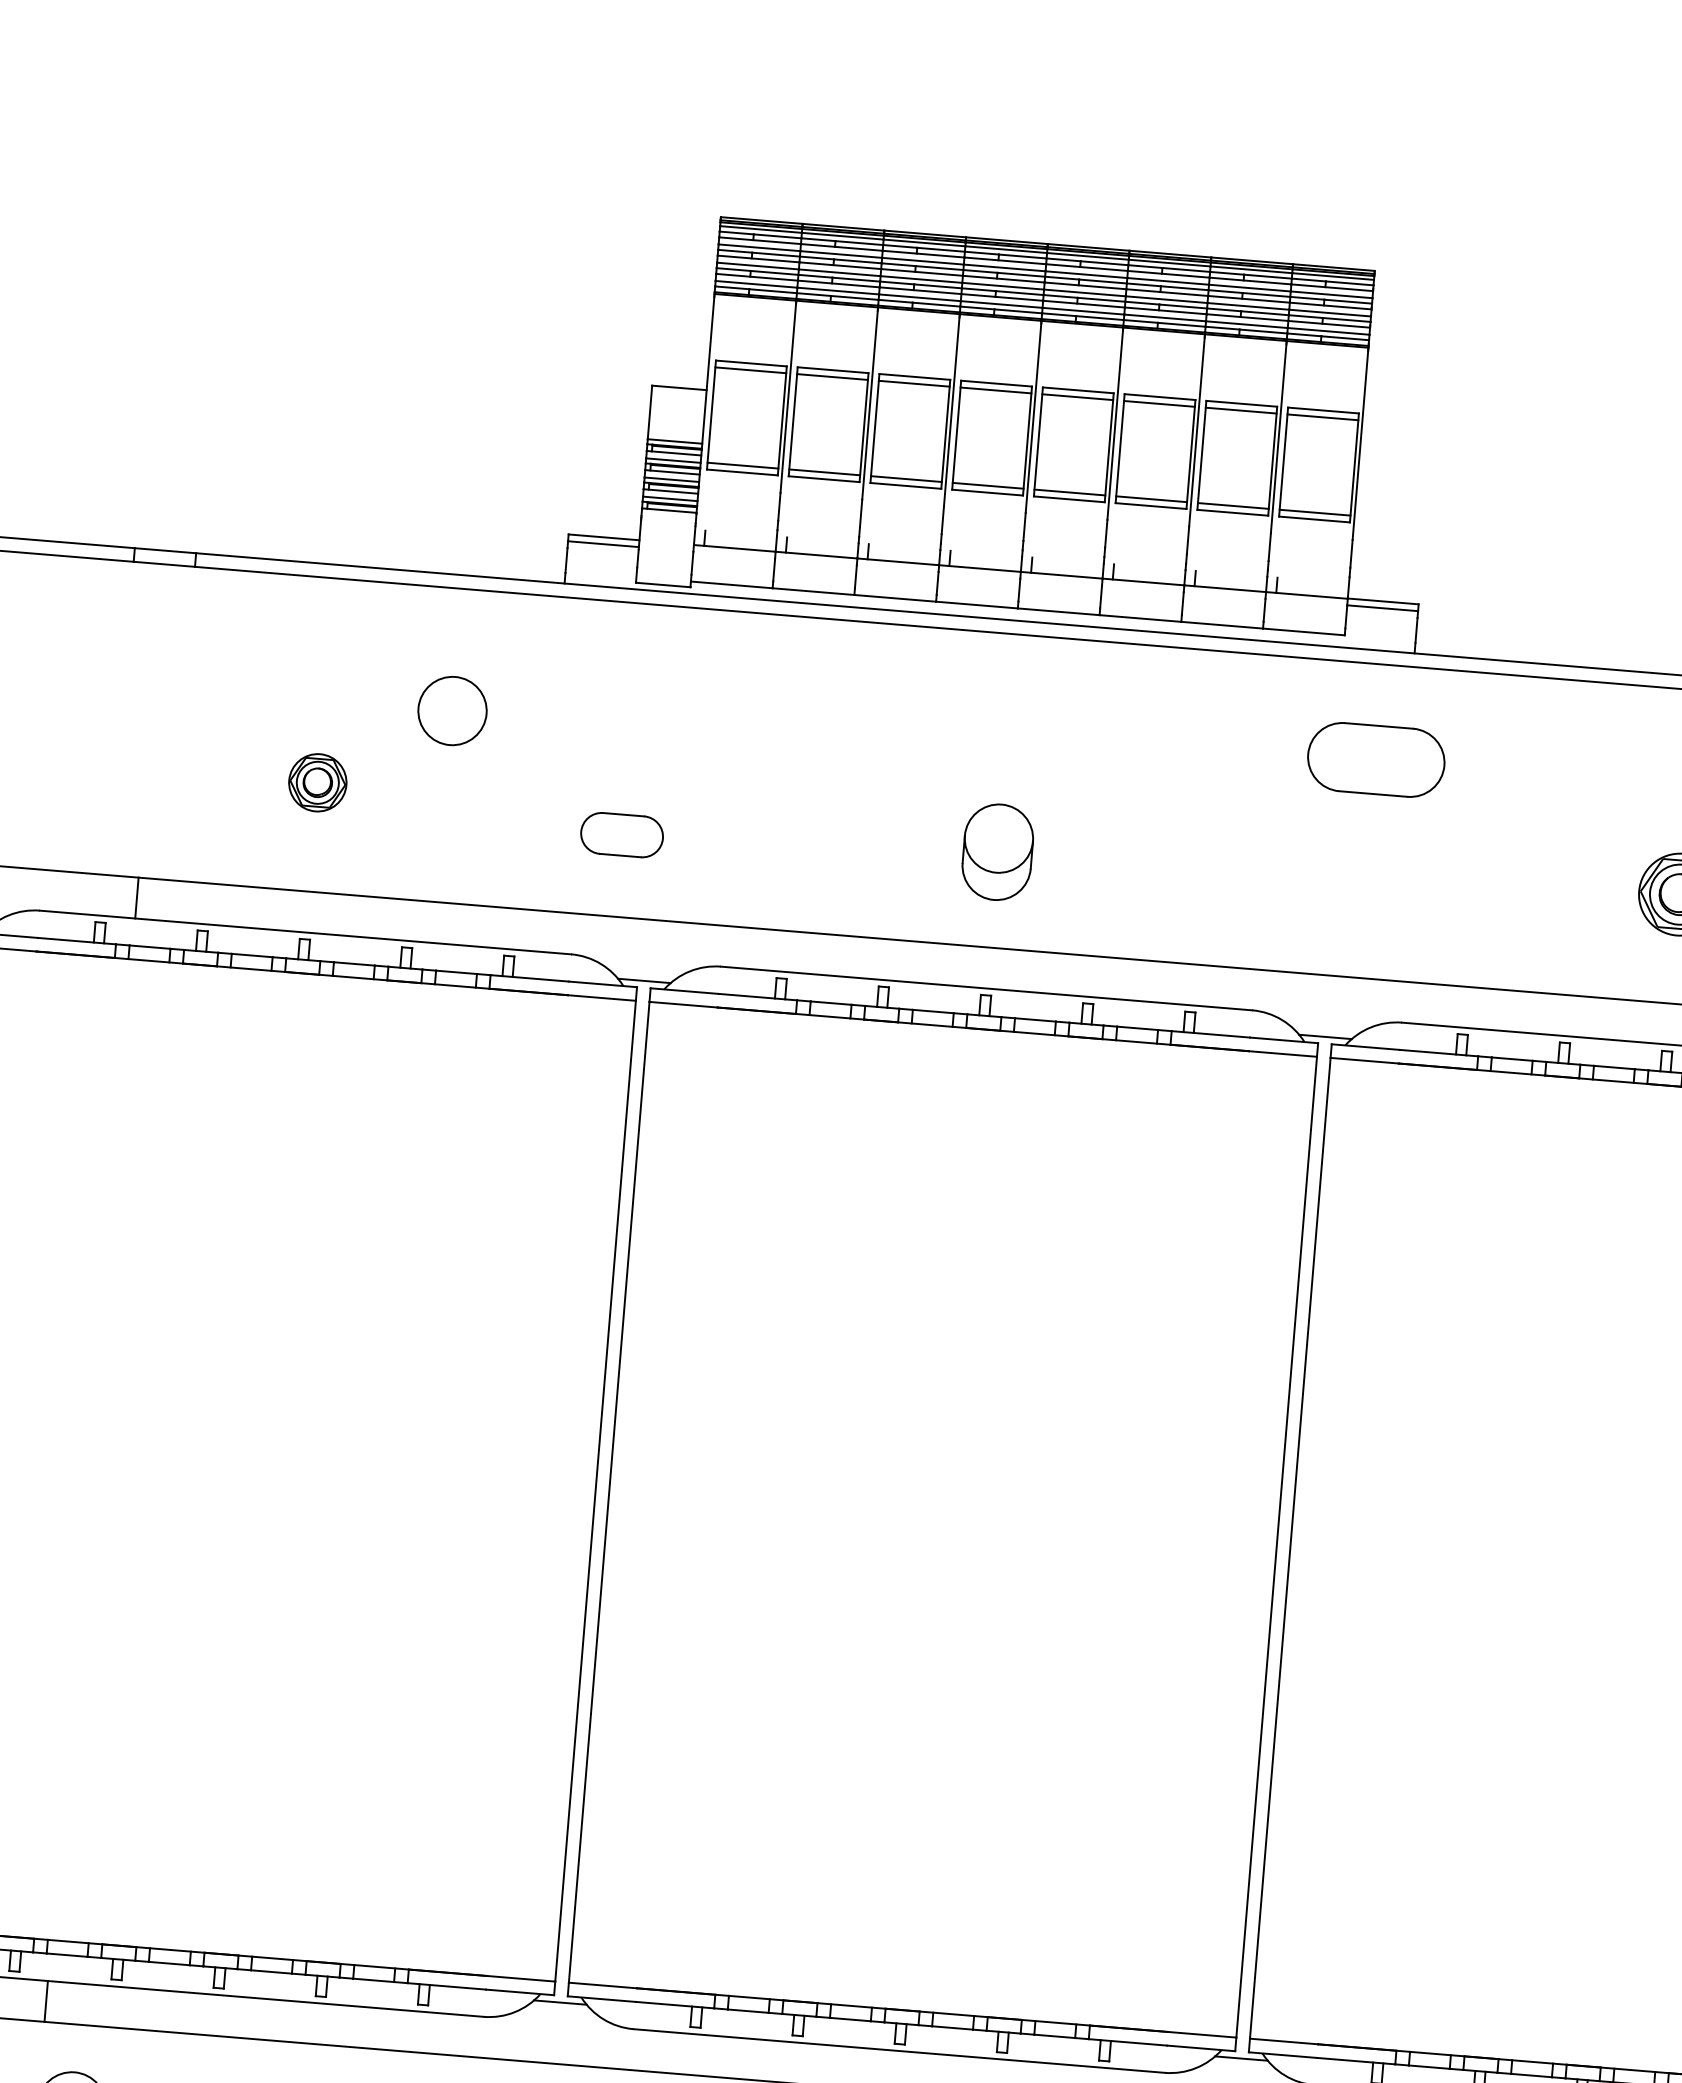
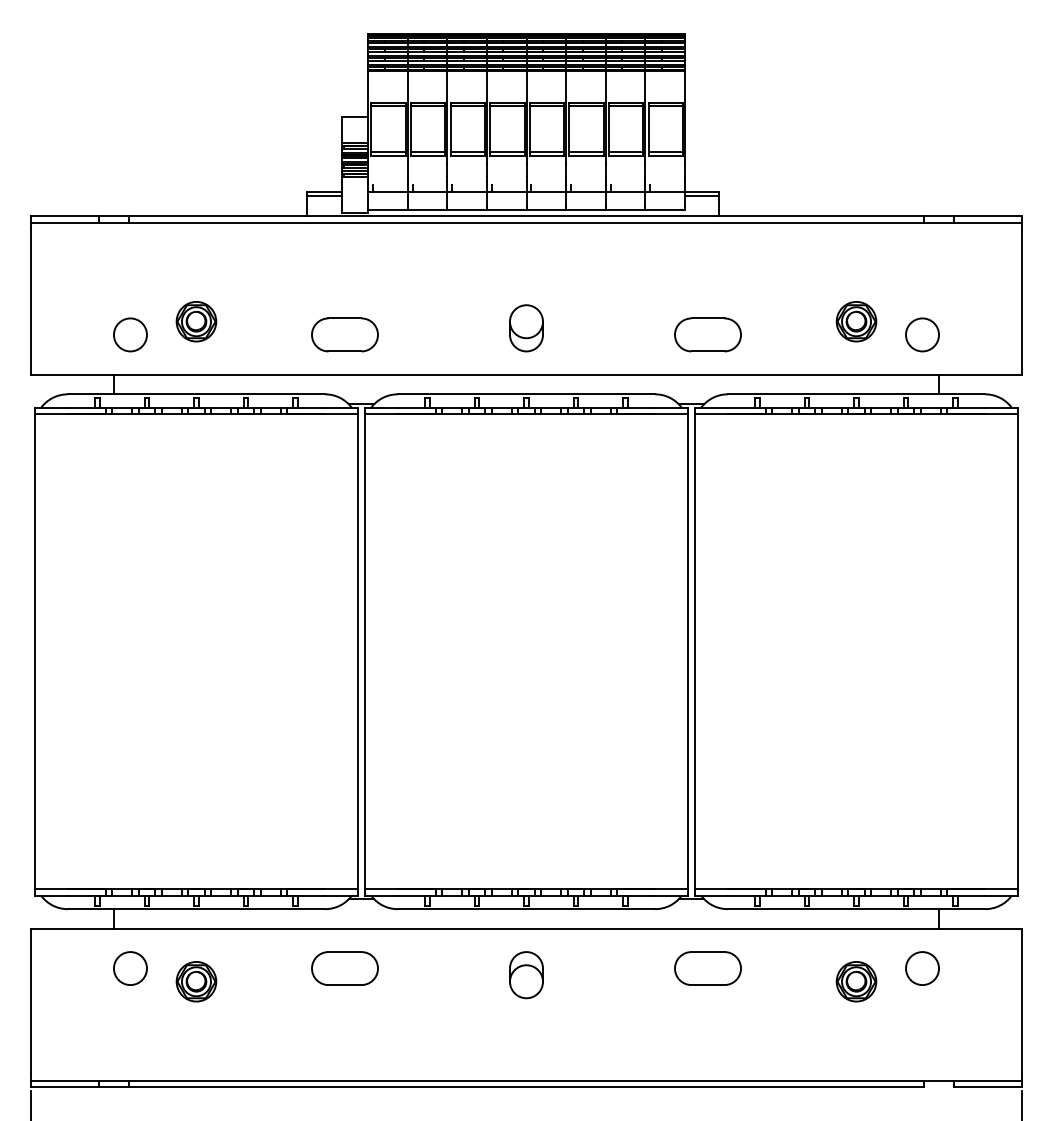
circle: (452, 710) -> (130, 334), moved
part: (1375, 758) -> (707, 334), moved
part: (317, 782) -> (196, 321), size x1.43
part: (621, 834) -> (344, 334), size x1.67

